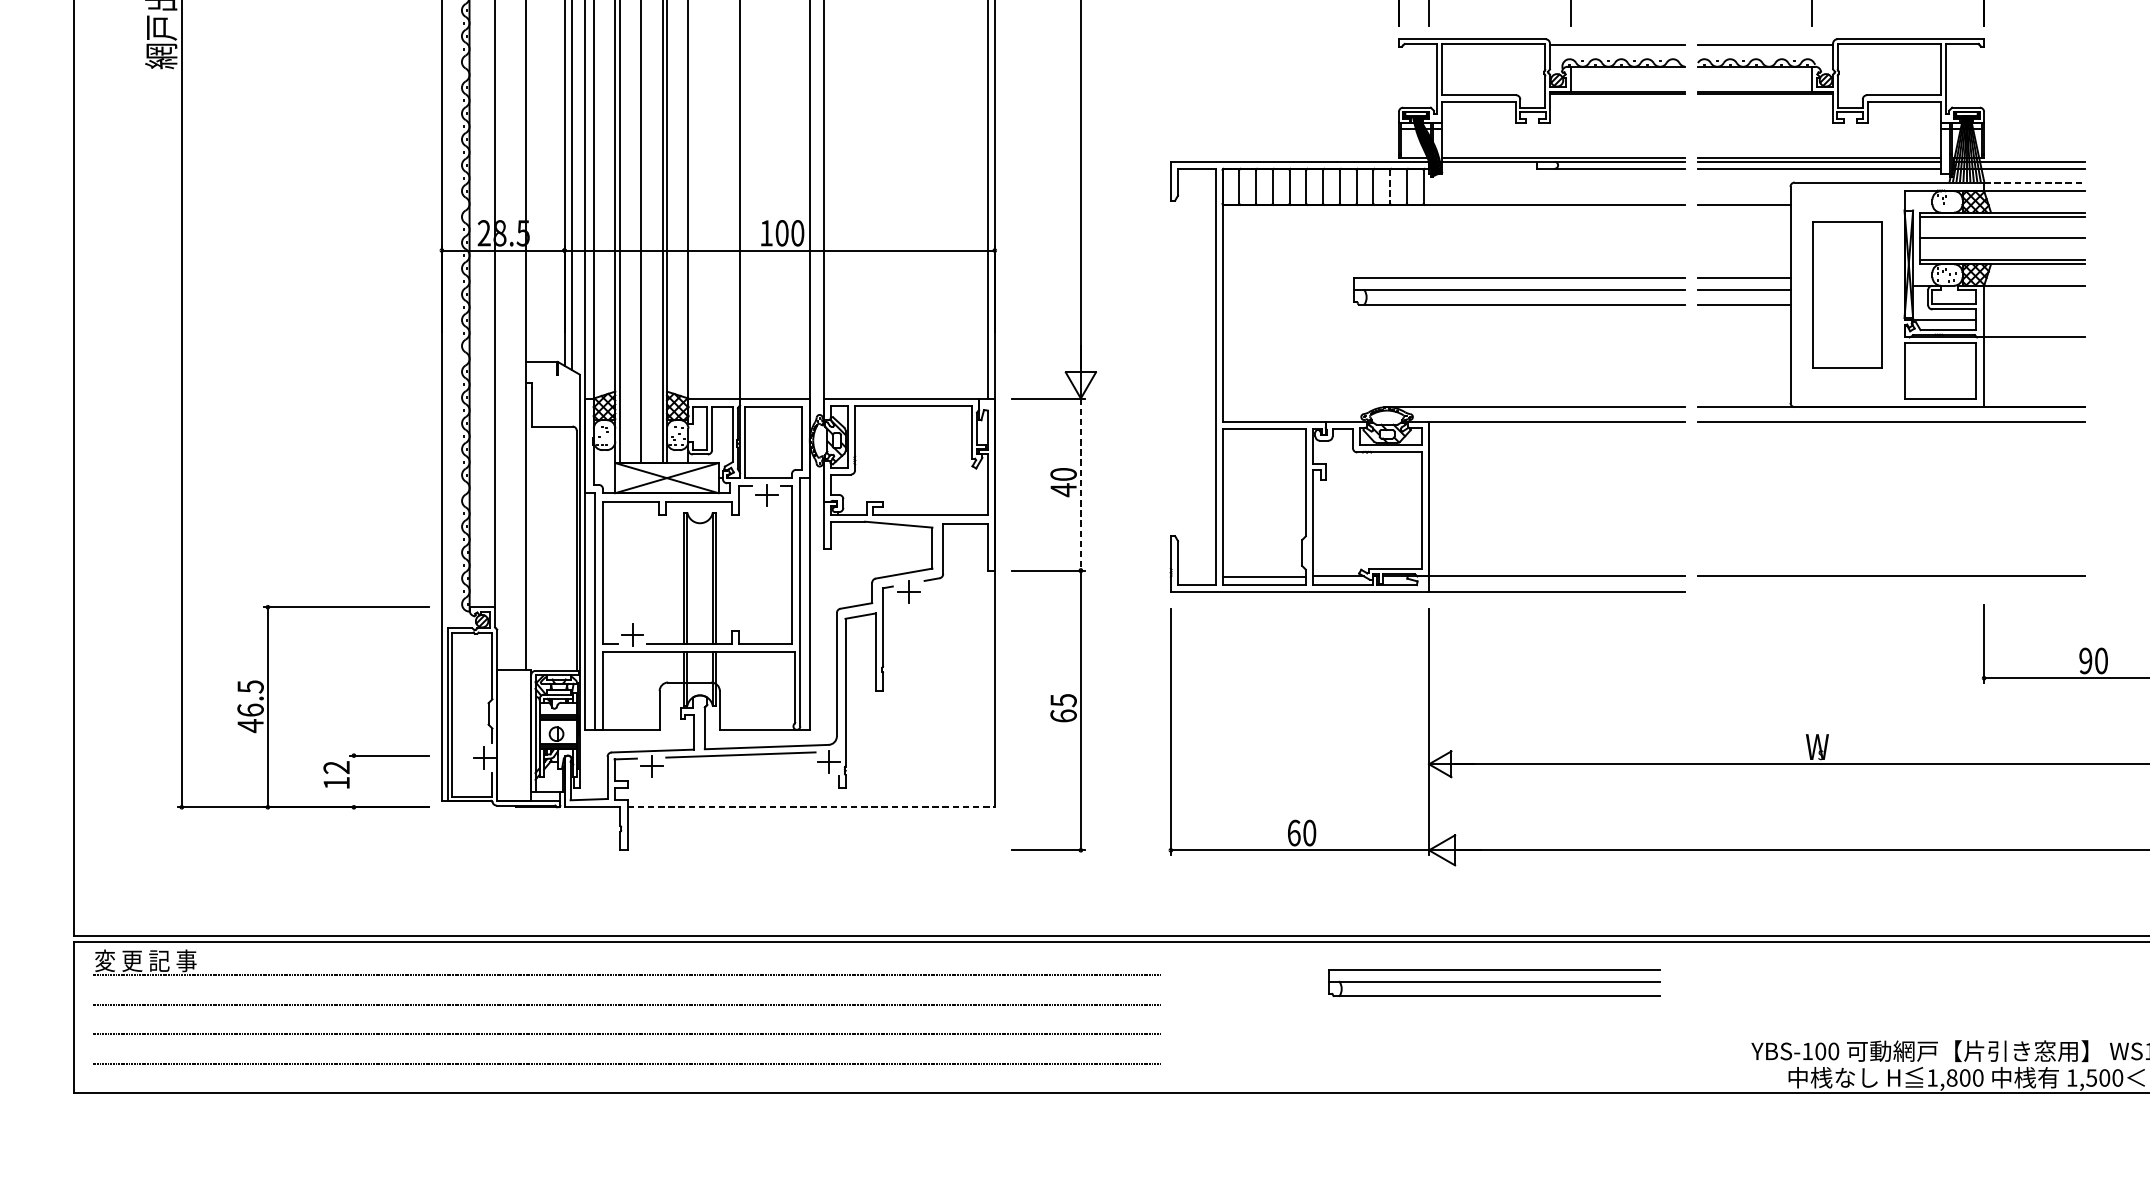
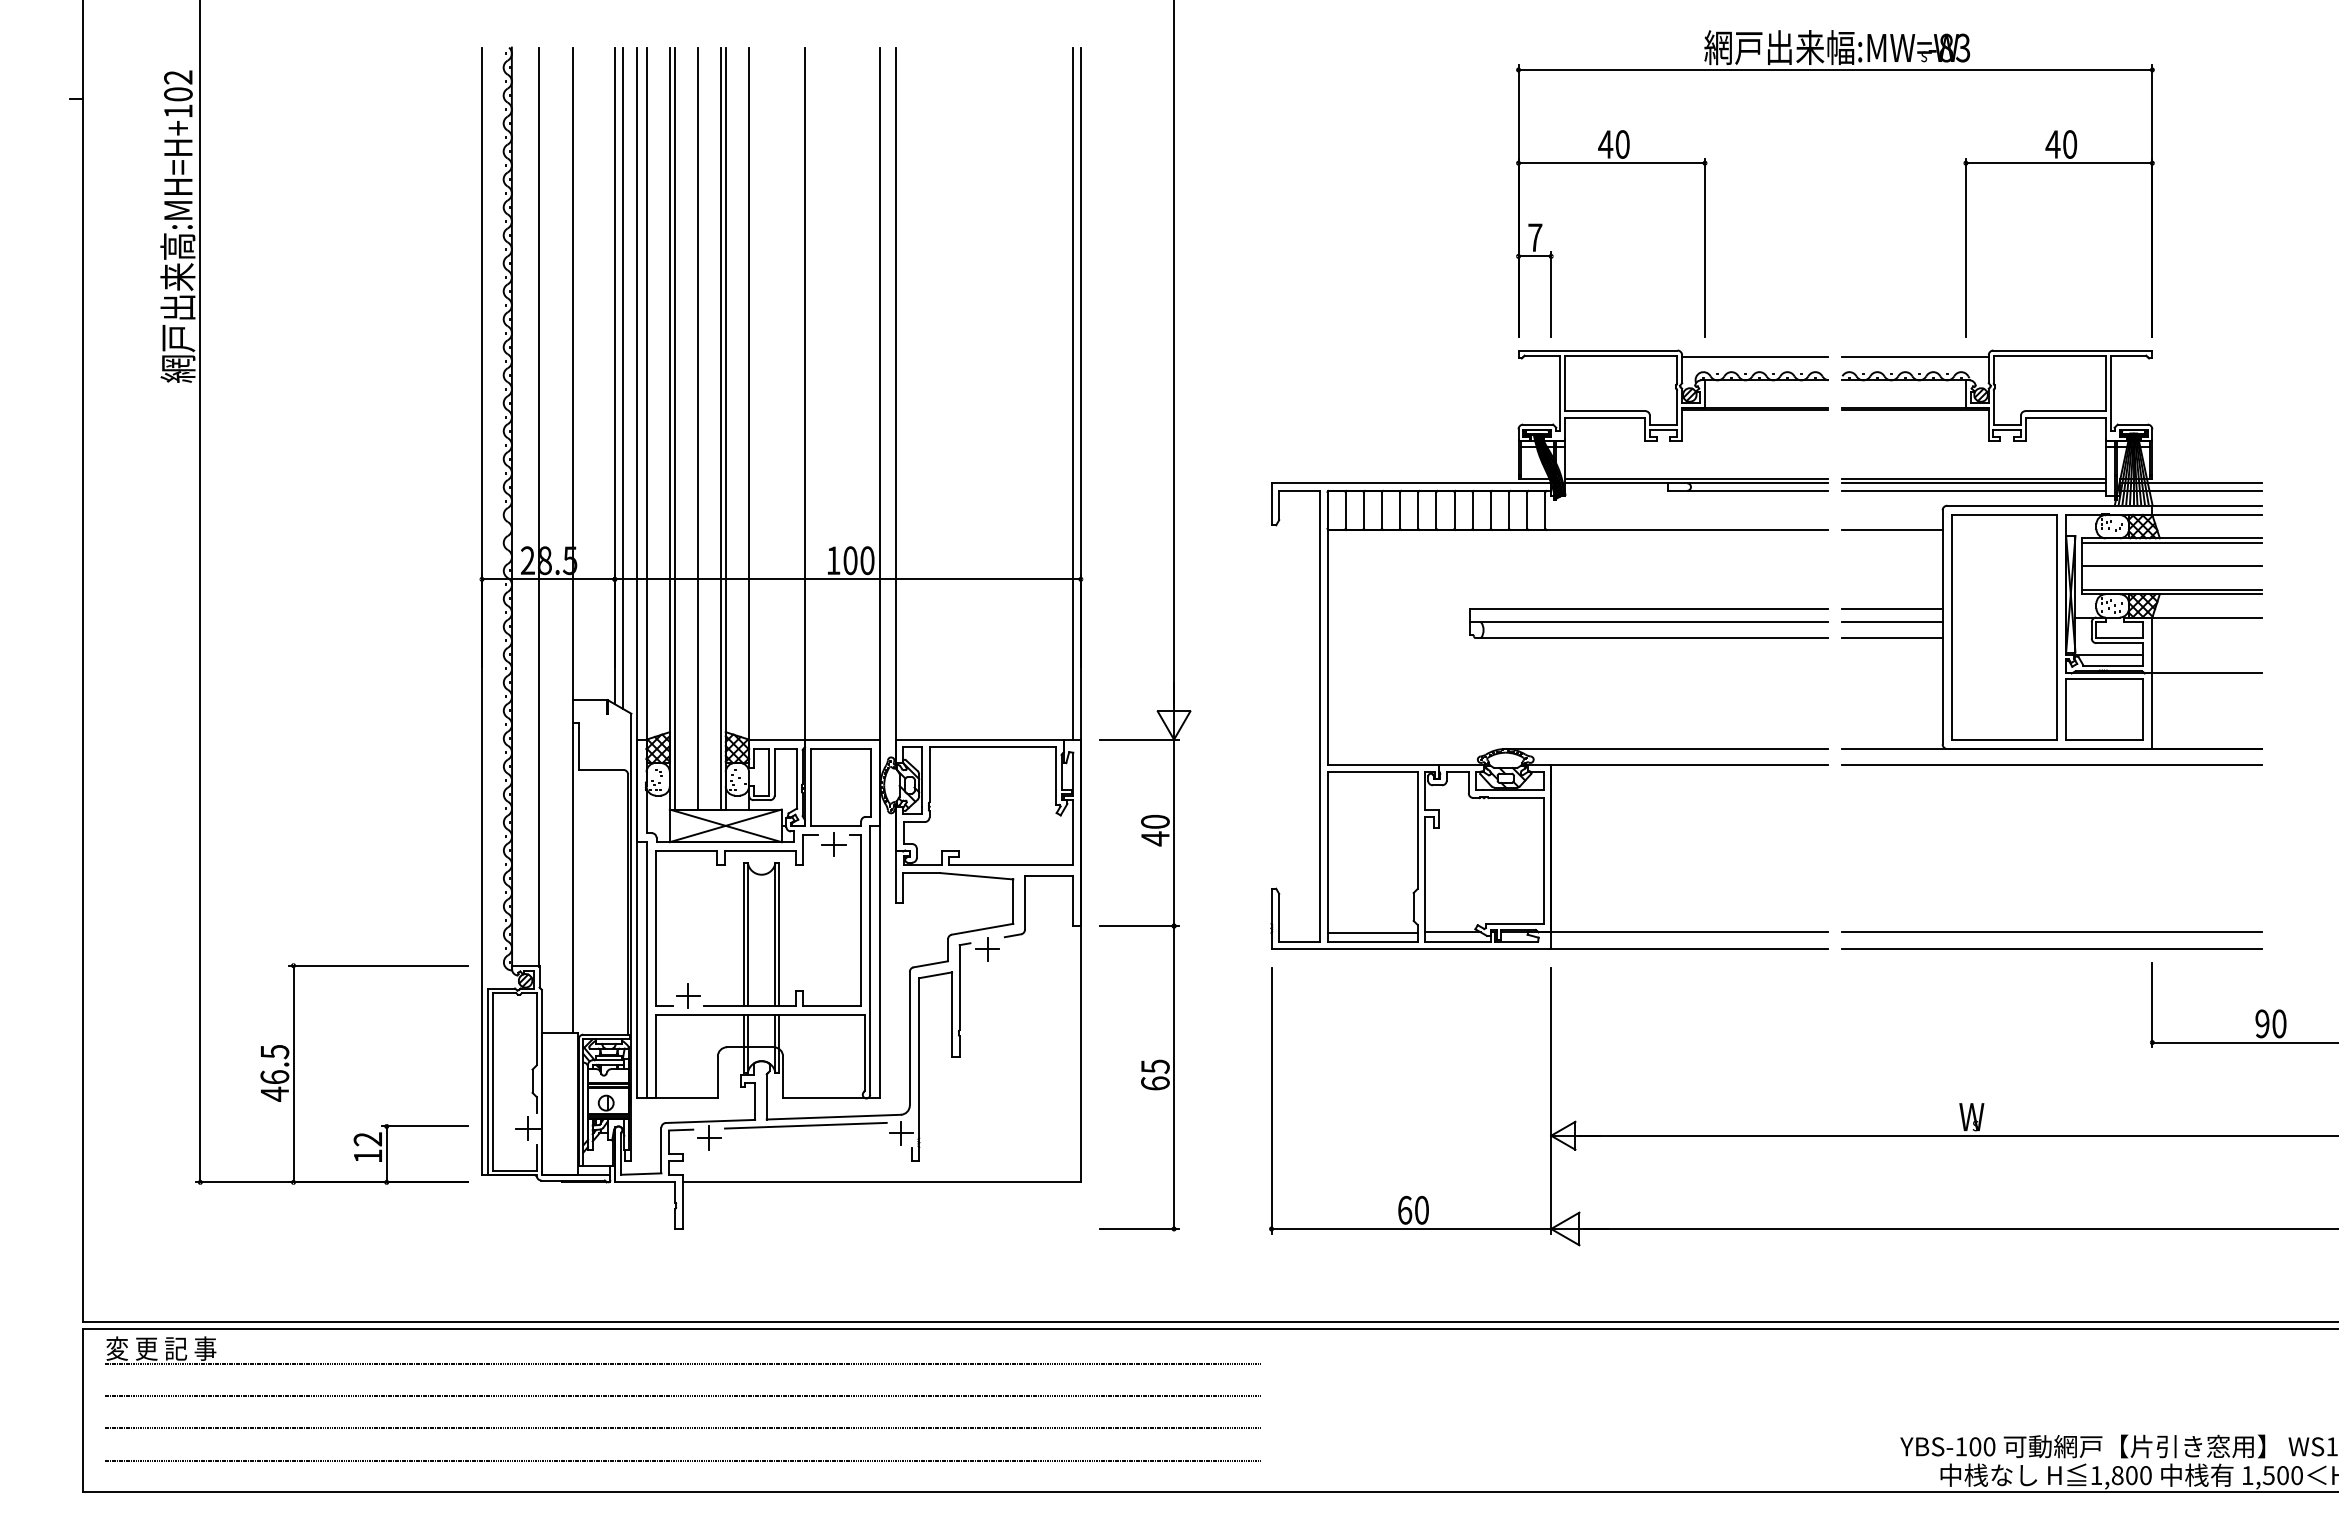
line: (2035, 182) -> (2207, 505), dashed -> solid
line: (1390, 186) -> (1509, 510), dashed -> solid
part: (1847, 294) -> (2004, 627), size x1.43
line: (1081, 485) -> (1174, 833), dashed -> solid
line: (1891, 592) -> (2051, 949), added
line: (353, 781) -> (386, 1154), added
line: (811, 807) -> (882, 1182), dashed -> solid
part: (1493, 982) -> (1621, 1372), removed

